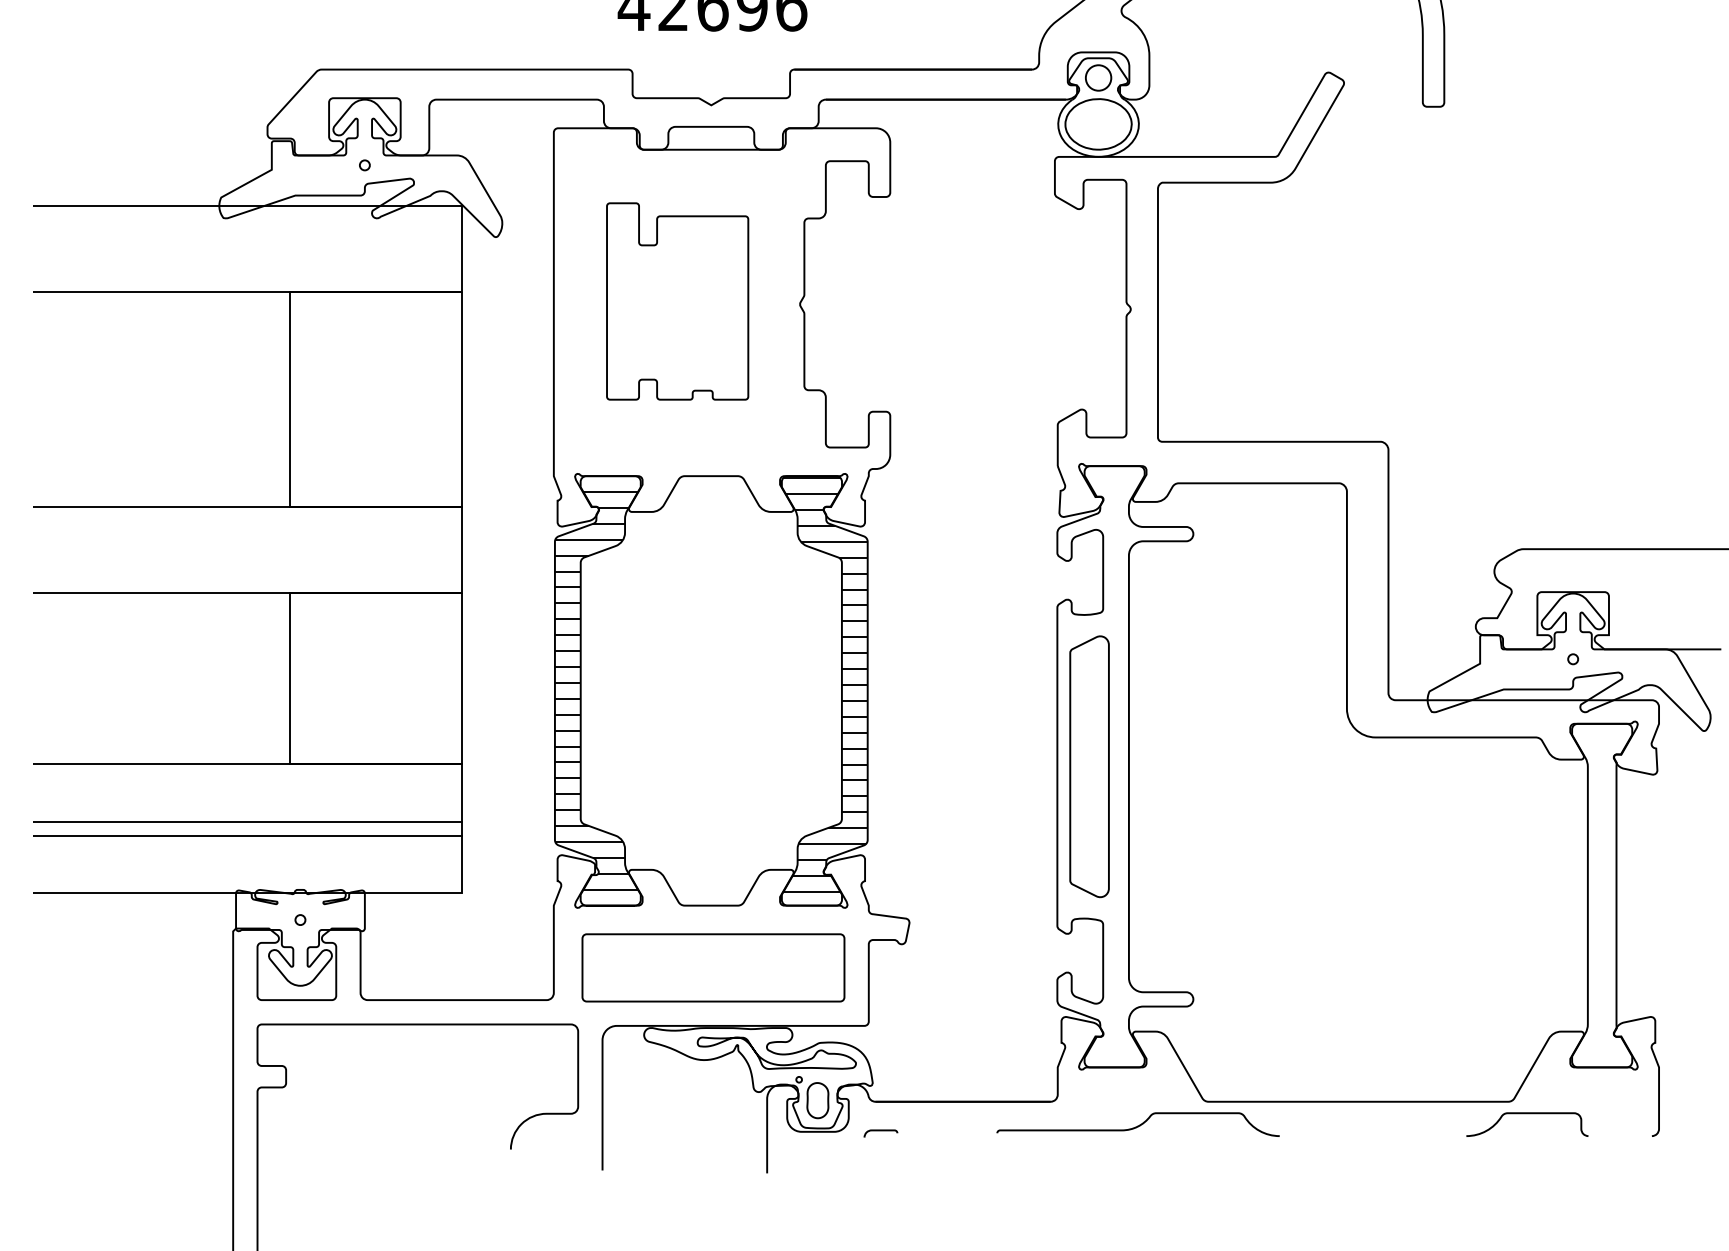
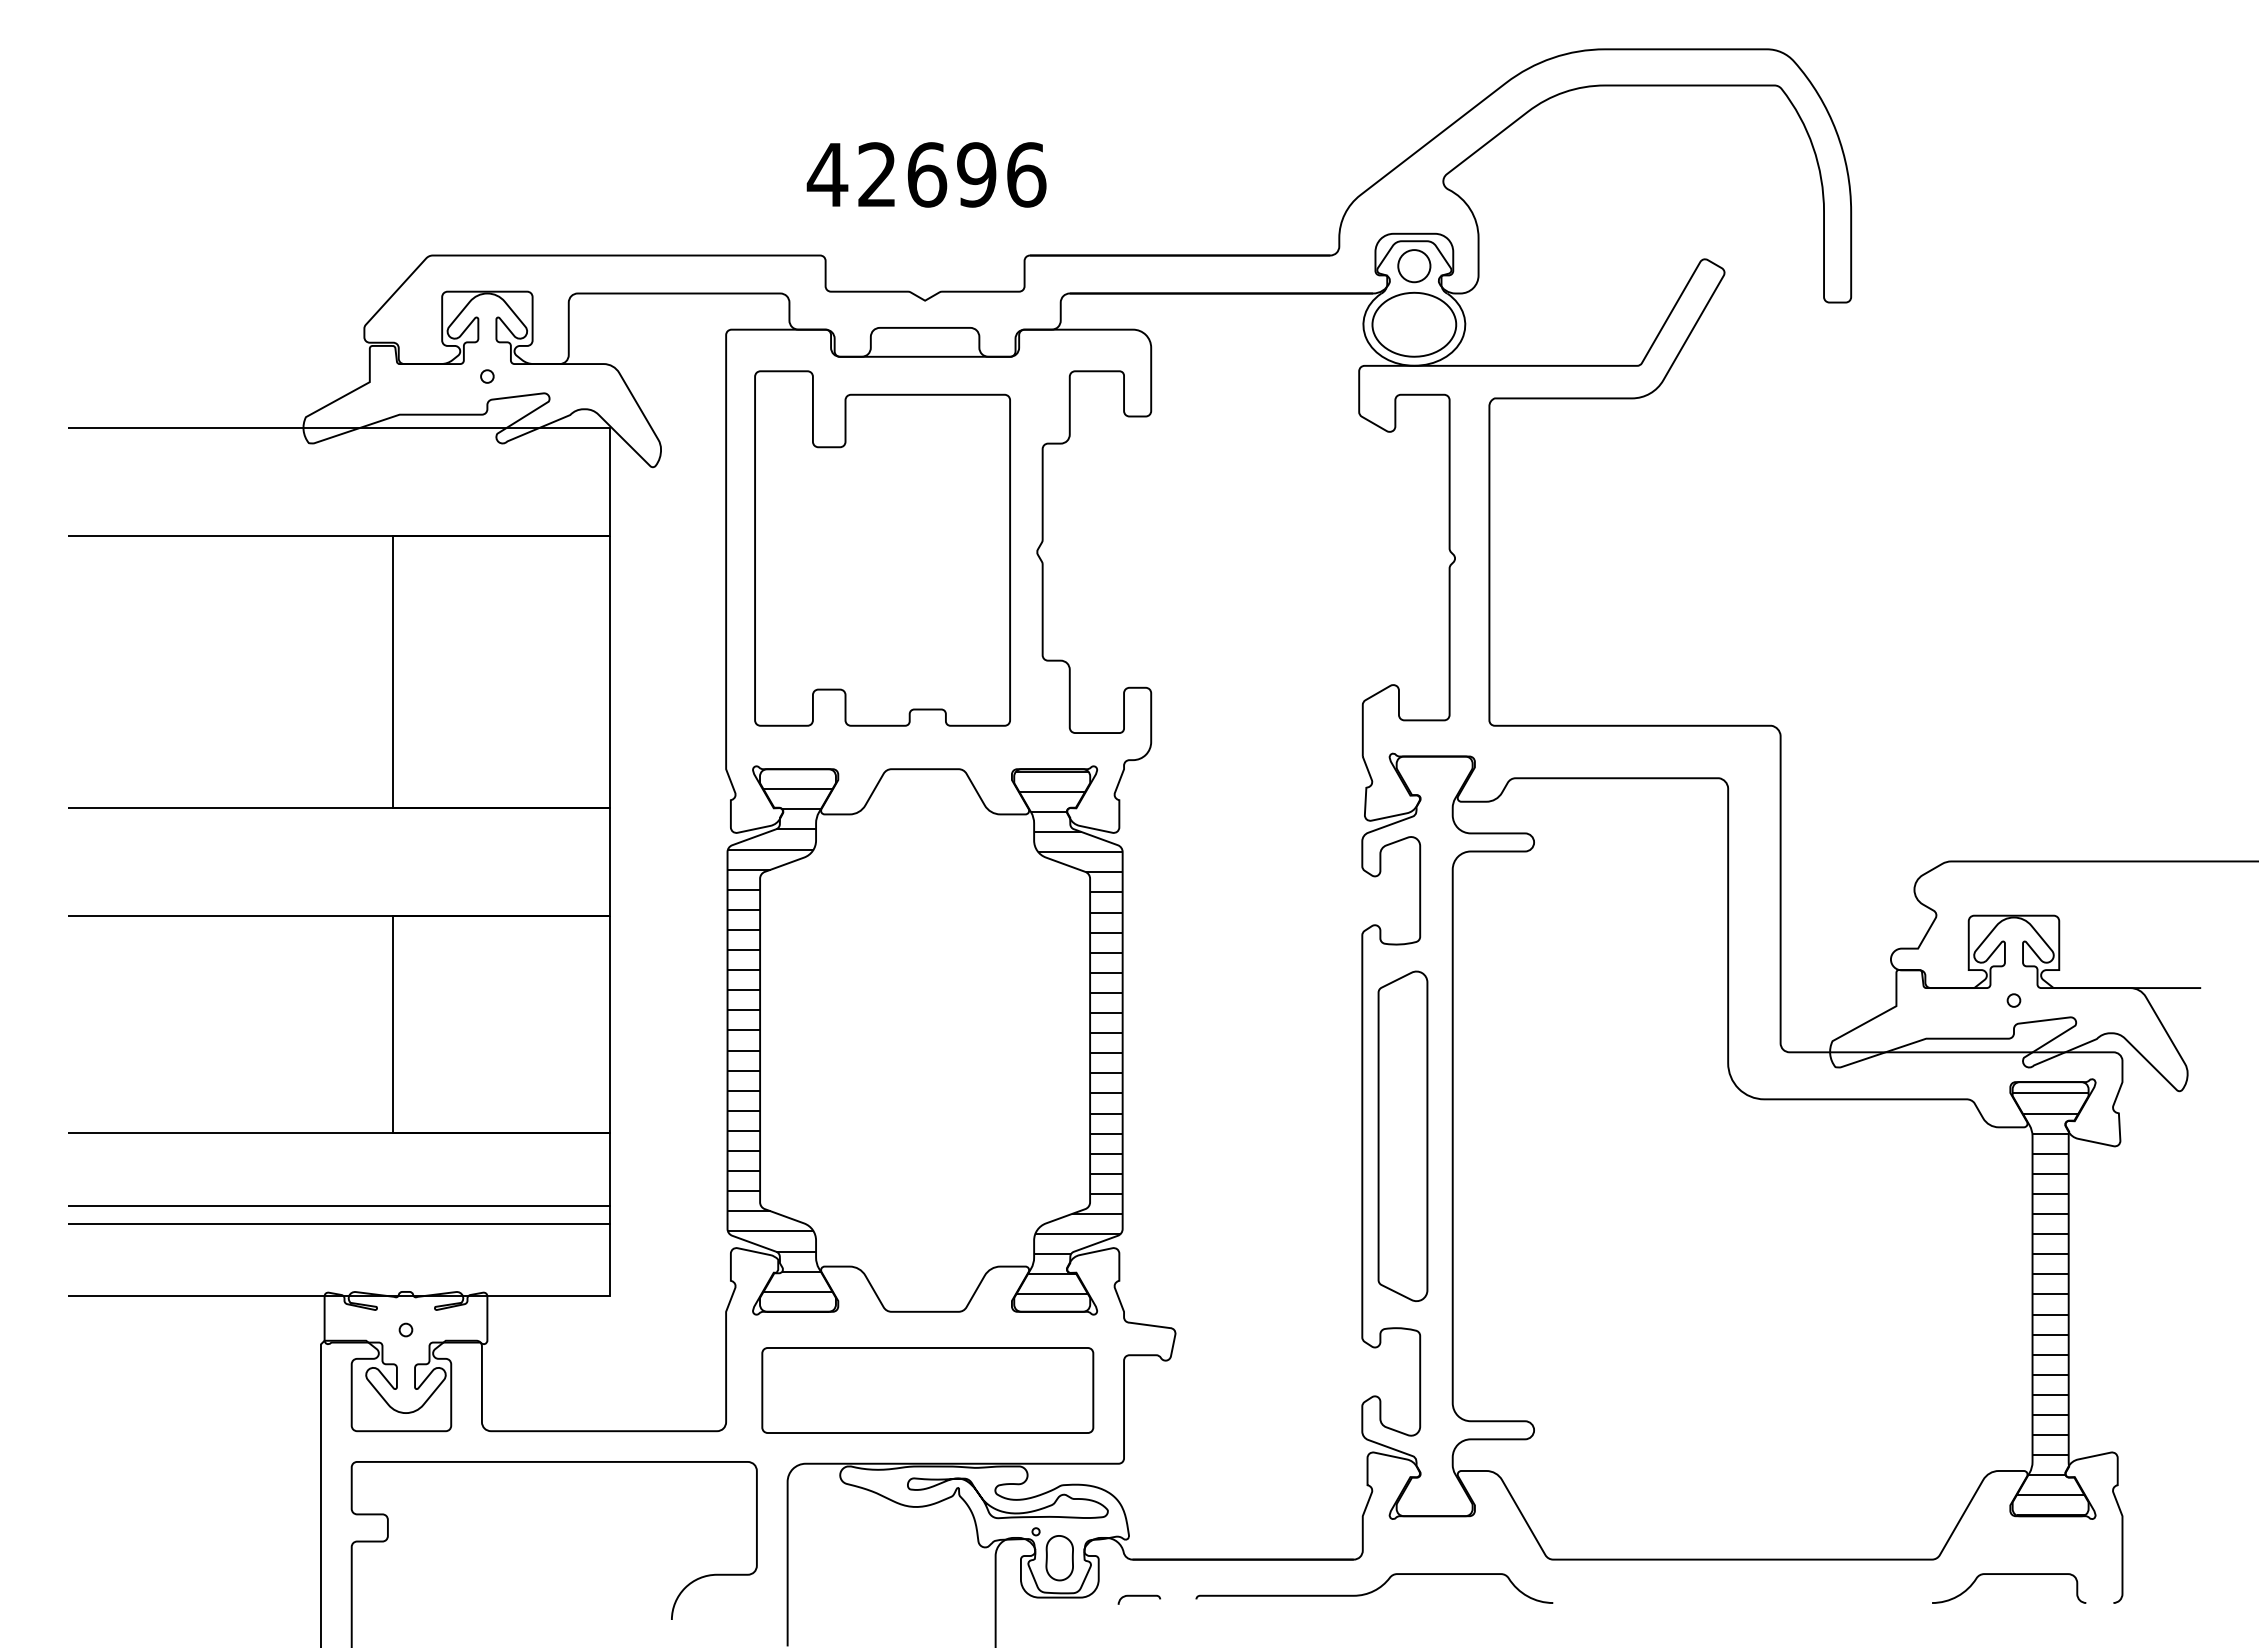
part: (677, 301) -> (882, 548), size x1.43
hatch: (1602, 899) -> (2050, 1304), added
curve: (1527, 1113) -> (2009, 1574), moved
curve: (1138, 1125) -> (1374, 1589), moved

